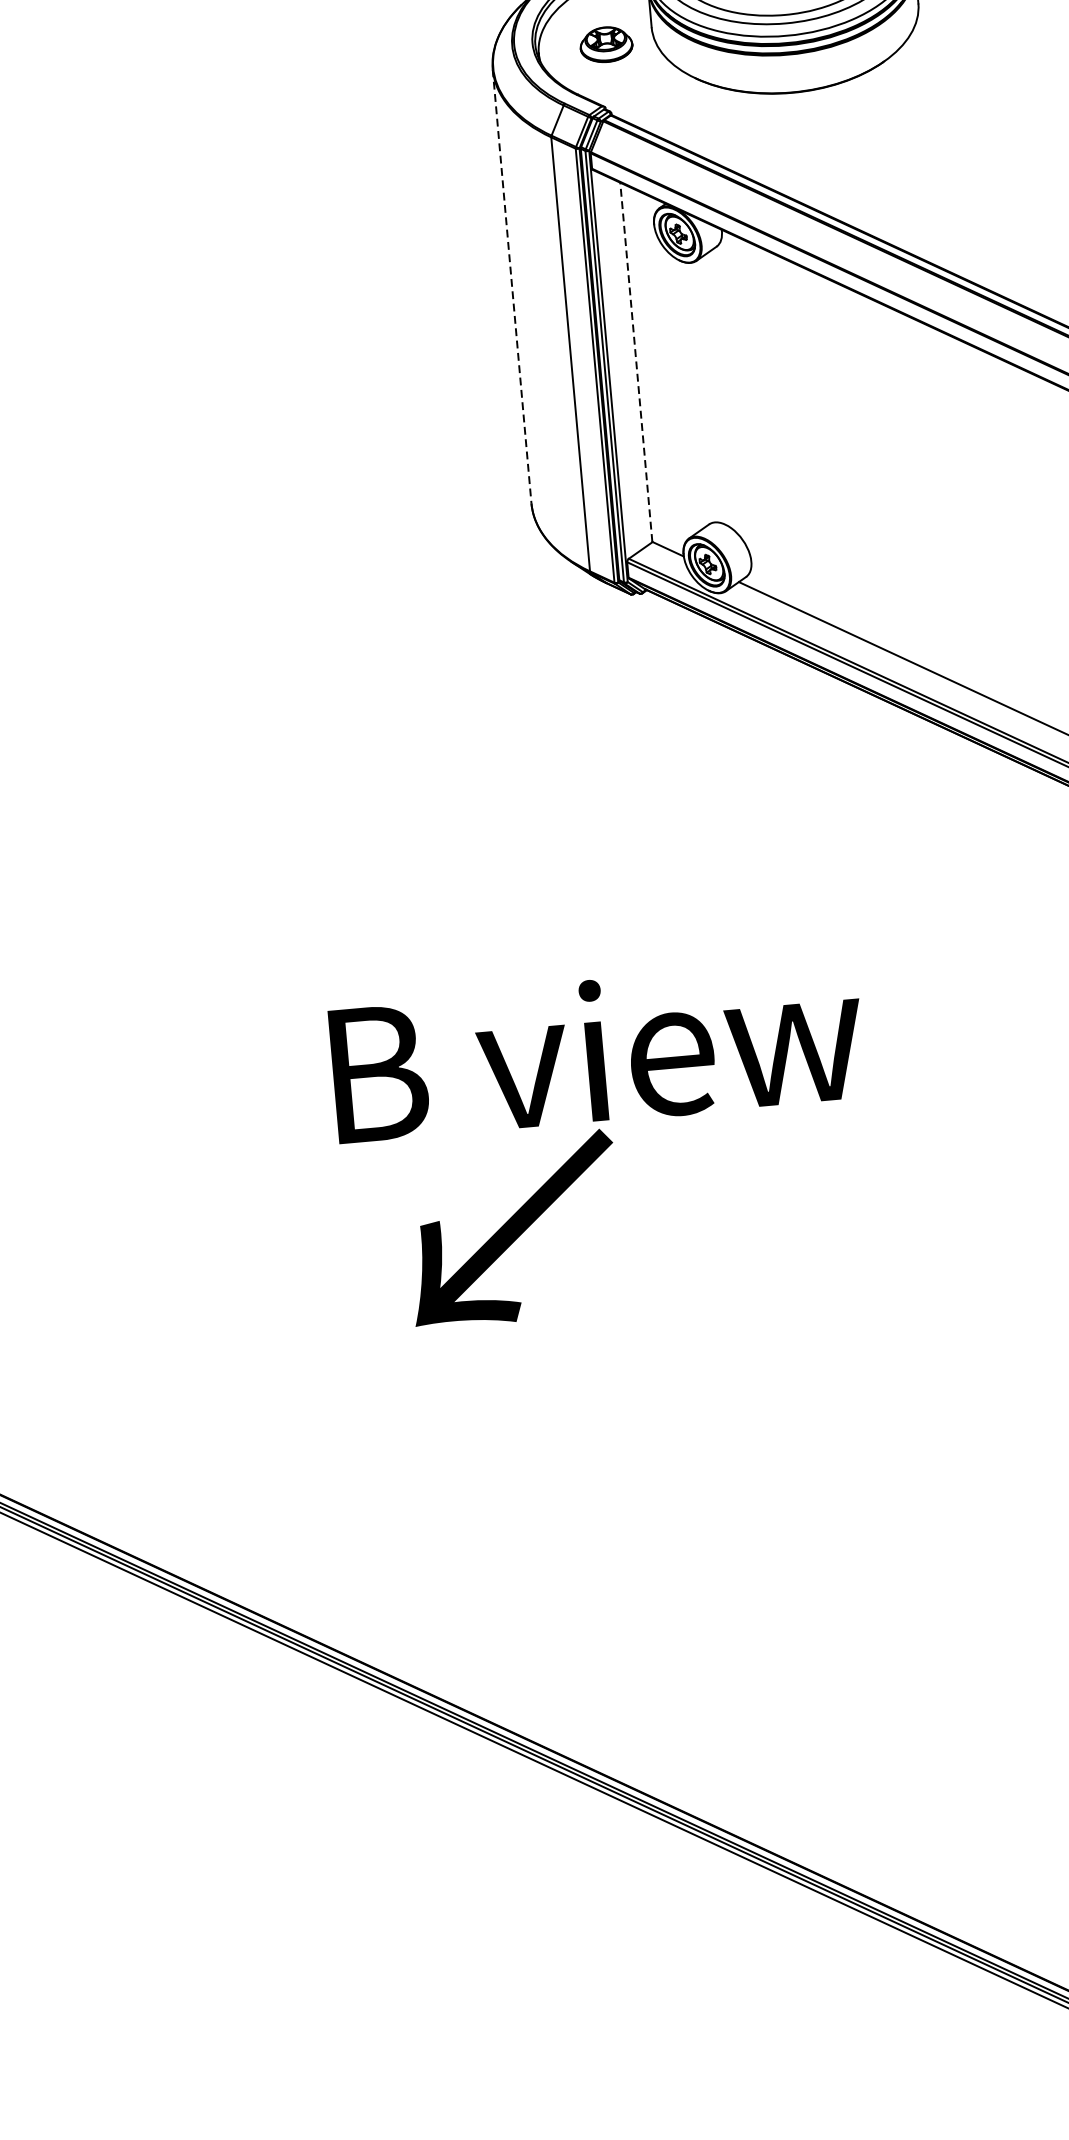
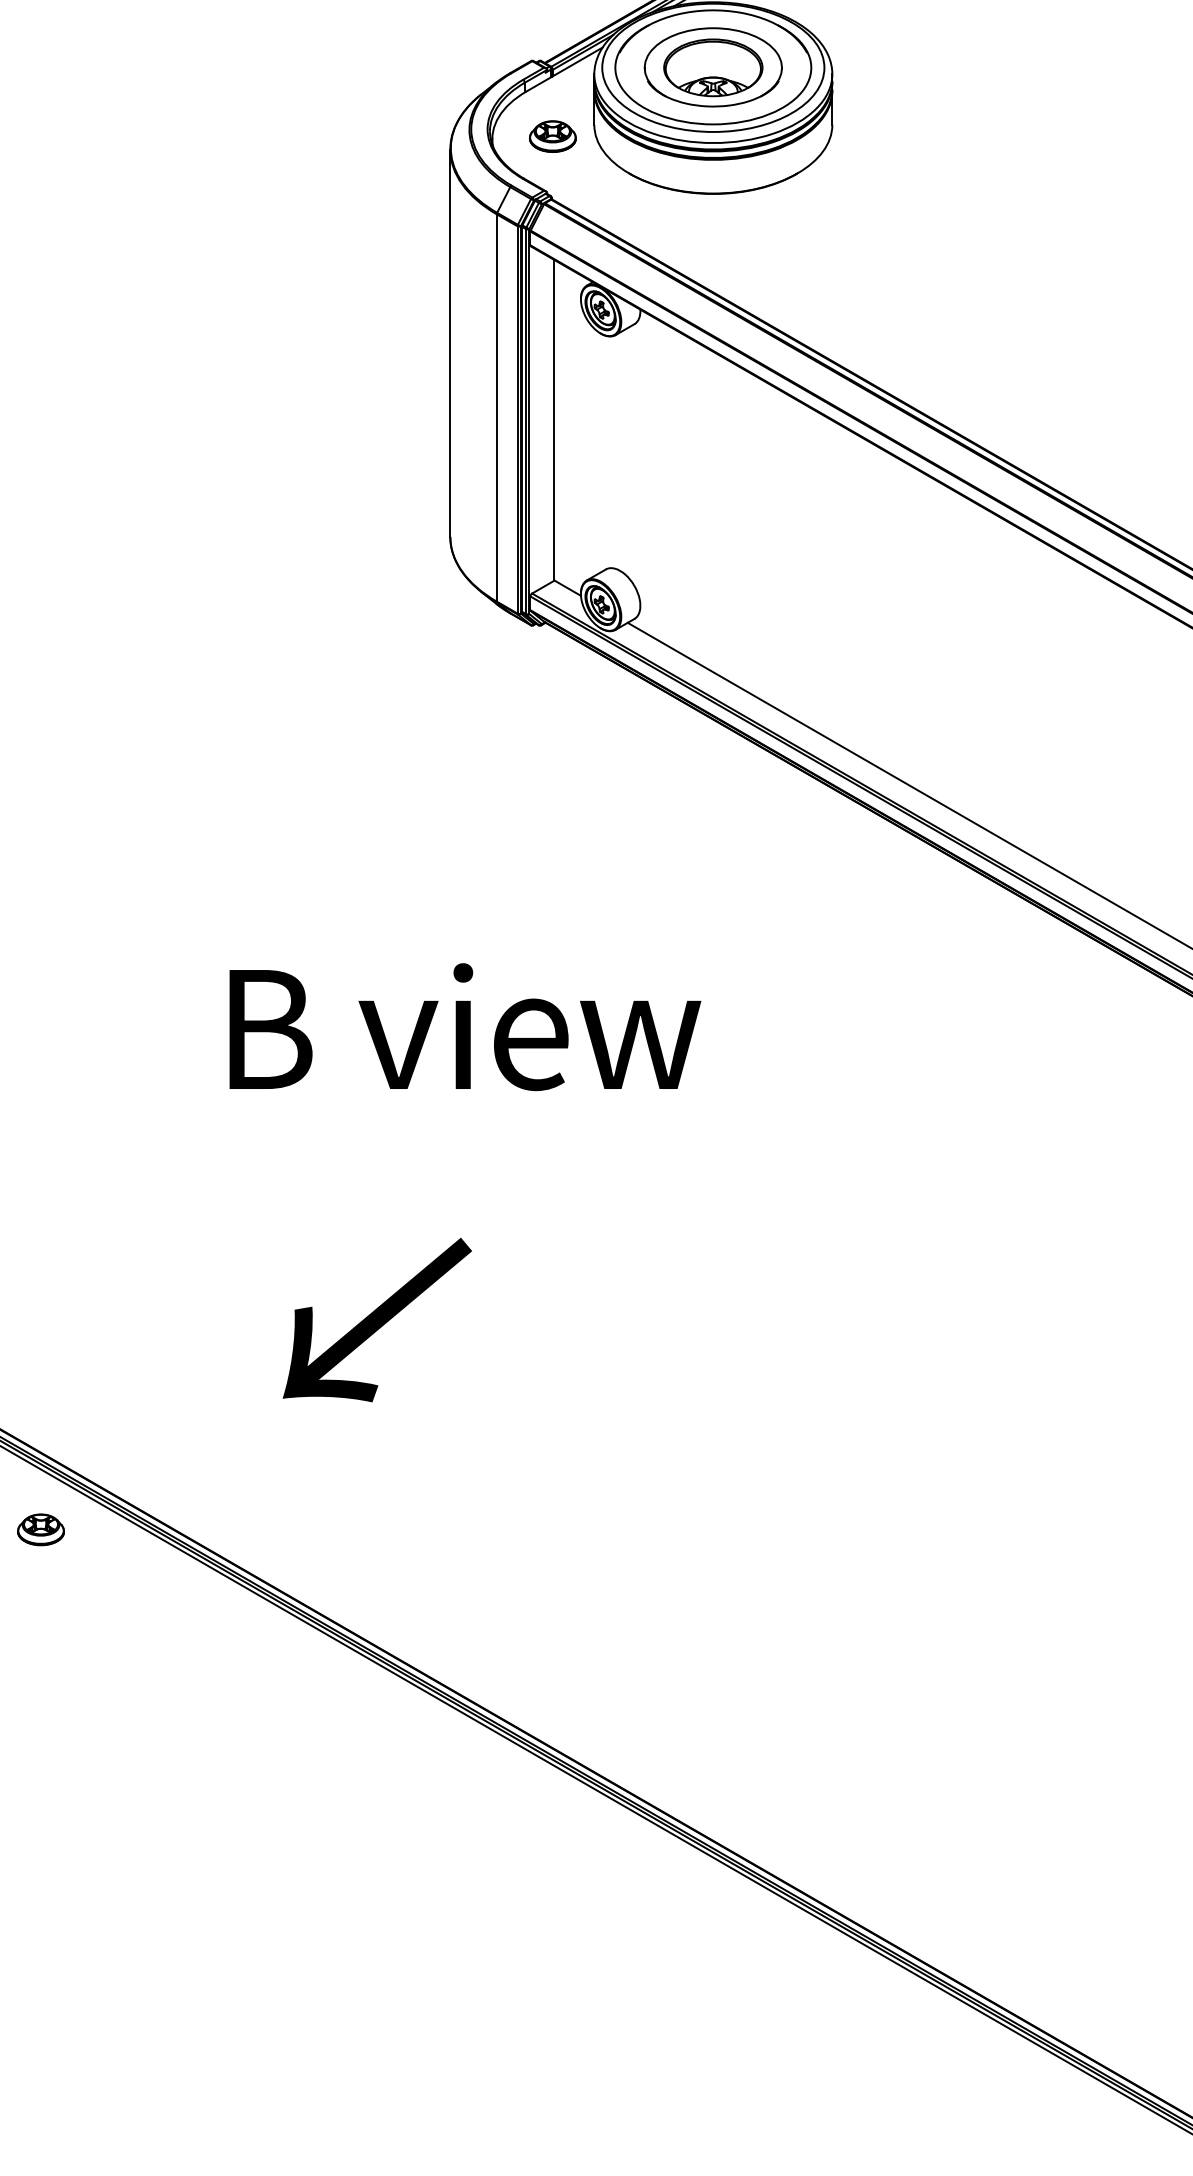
line: (512, 286) -> (450, 343), dashed -> solid
line: (636, 361) -> (554, 419), dashed -> solid
text: (512, 1229) -> (376, 1320), moved
part: (171, 1656) -> (40, 1529), added

